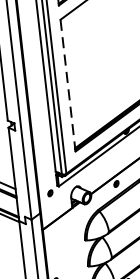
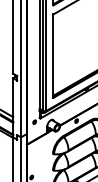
line: (68, 86) -> (53, 56), dashed -> solid

